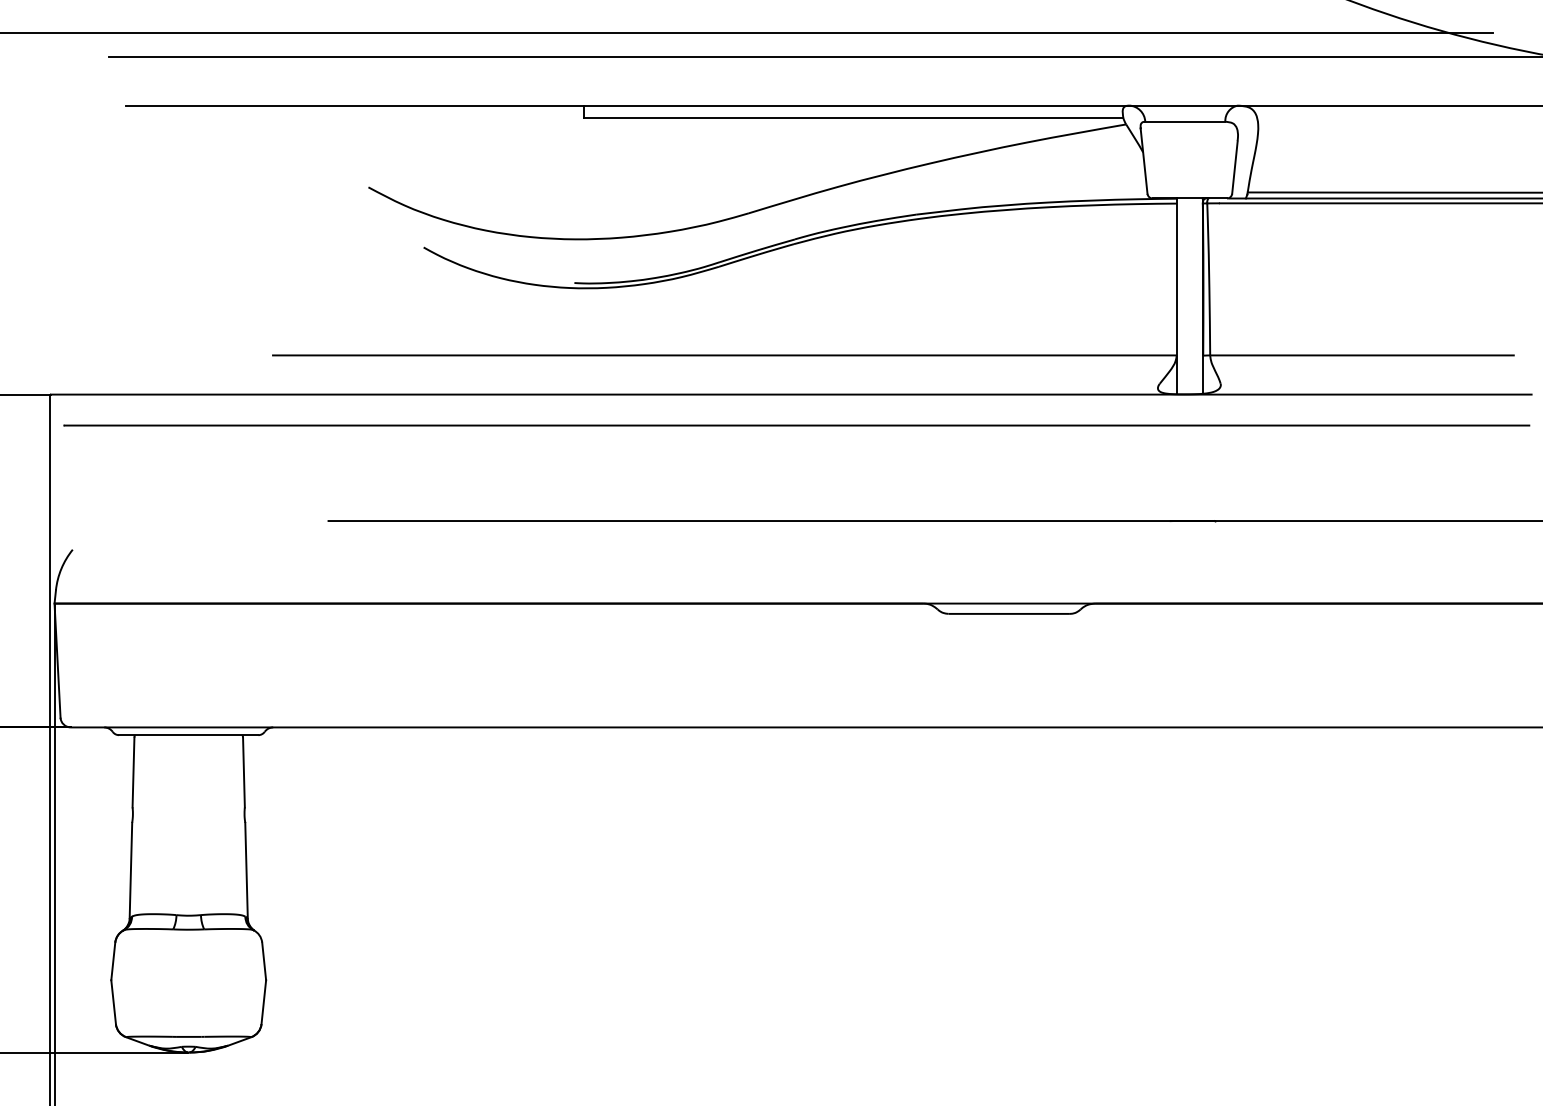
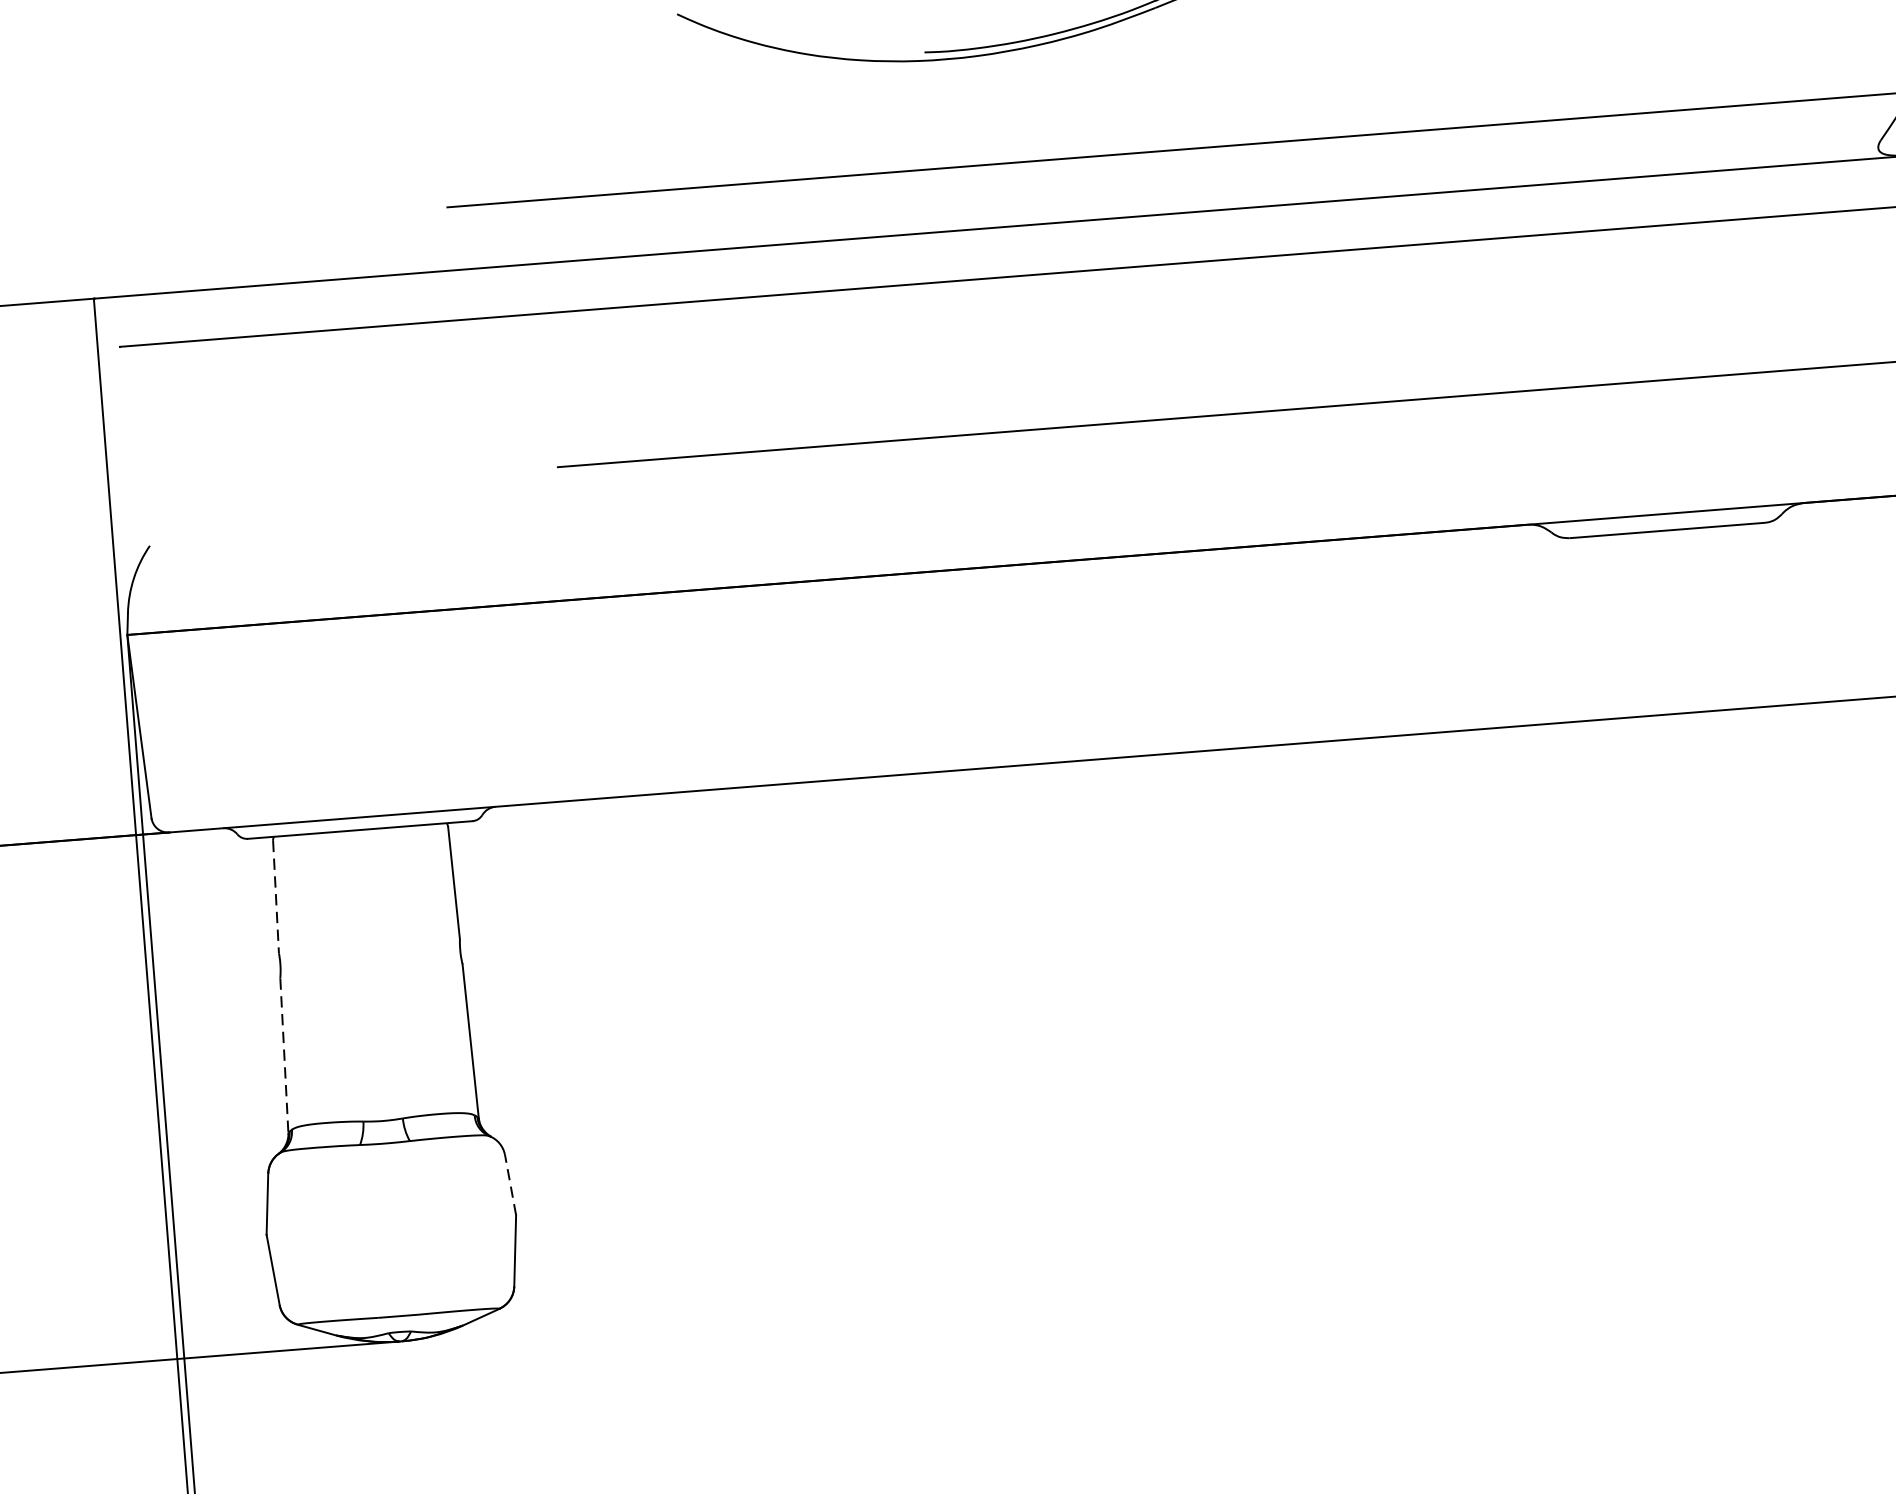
line: (133, 772) -> (276, 897), solid -> dashed
line: (130, 870) -> (283, 1055), solid -> dashed
line: (264, 961) -> (511, 1185), solid -> dashed

